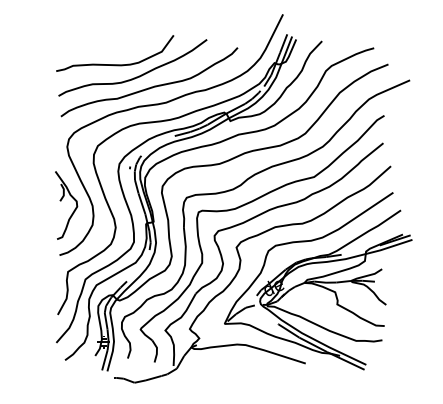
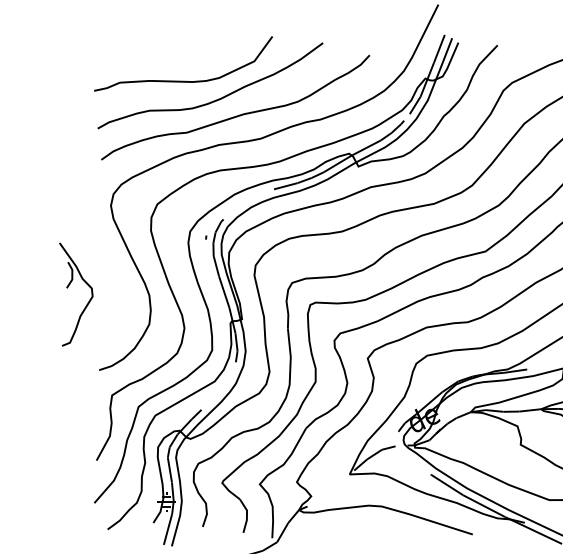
part: (61, 201) -> (68, 288), moved

